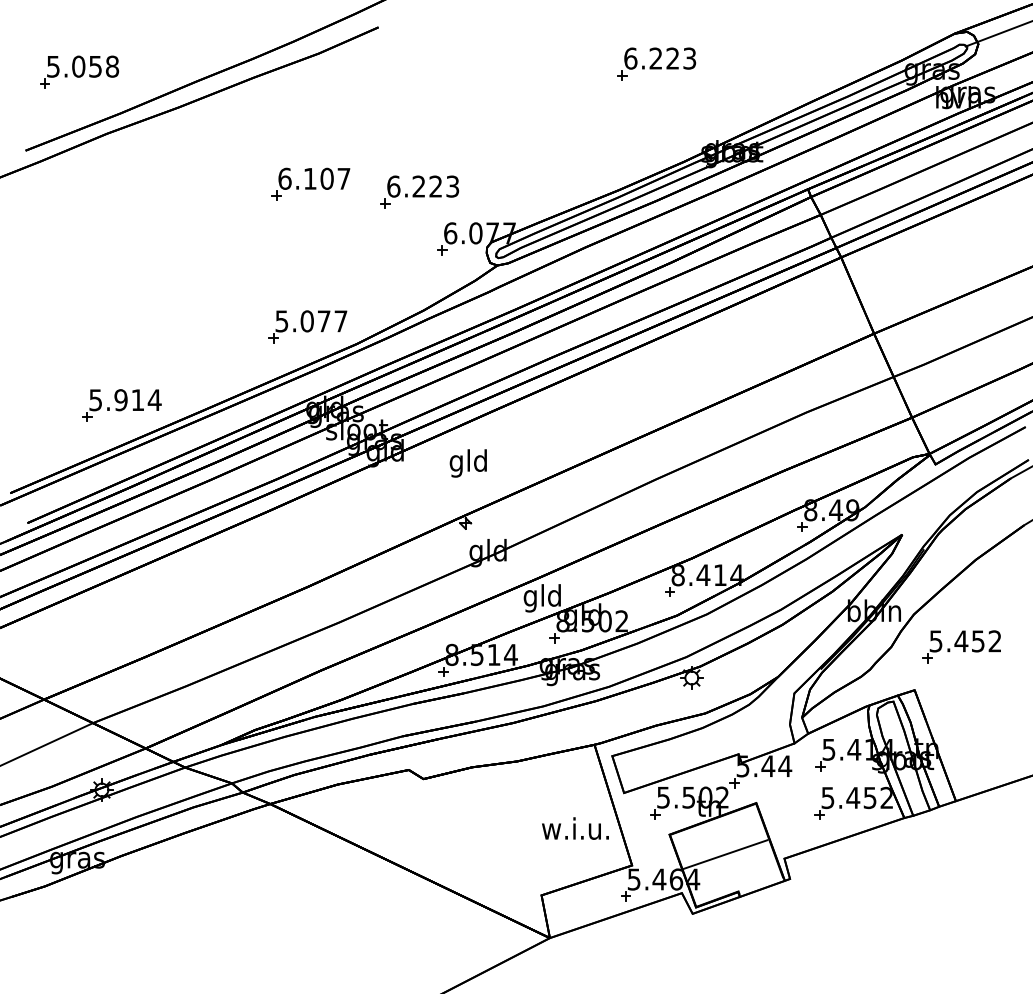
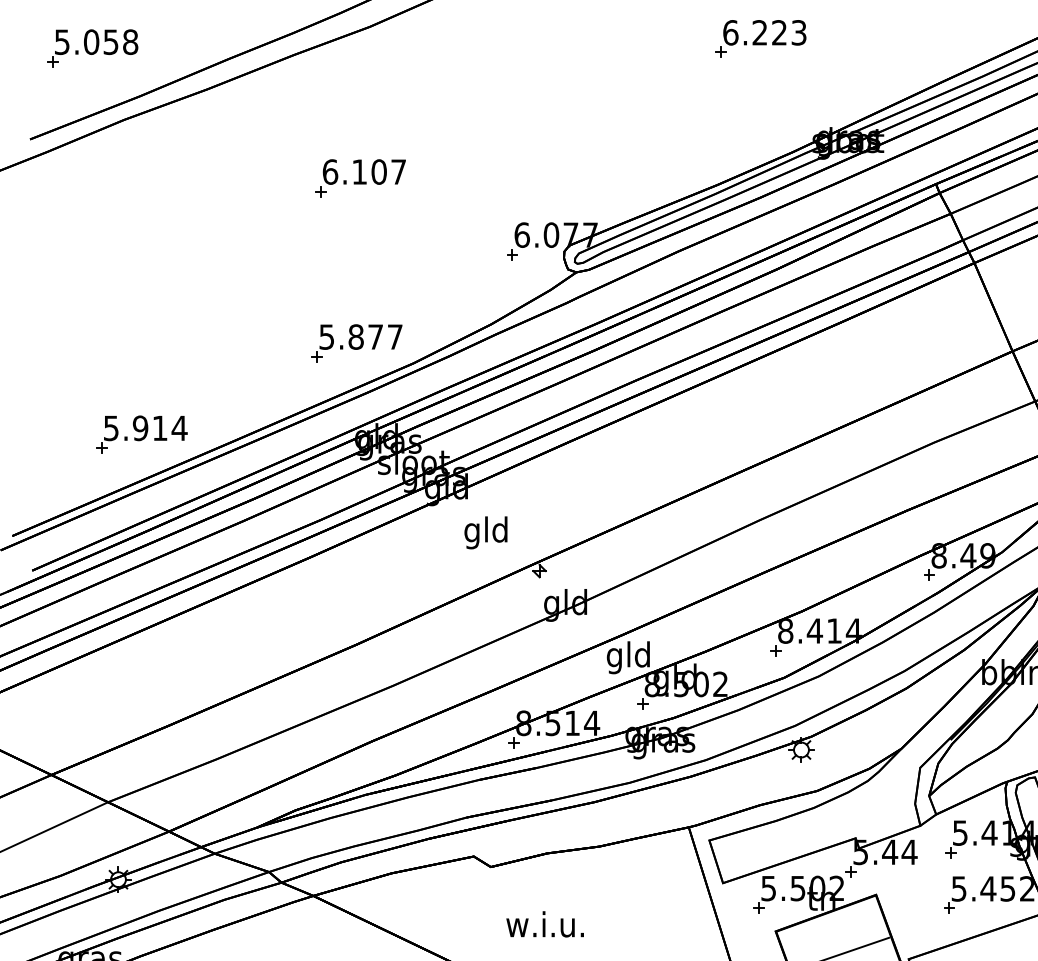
part: (419, 191) -> (486, 186), removed
text: (306, 321) -> (355, 337), 5.077 -> 5.877
text: (467, 463) -> (484, 532), moved
text: (575, 828) -> (545, 924), moved

